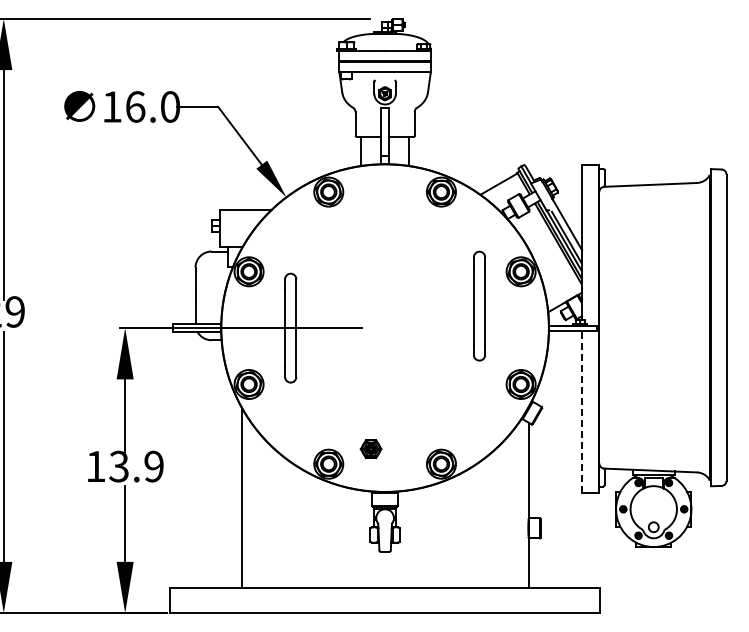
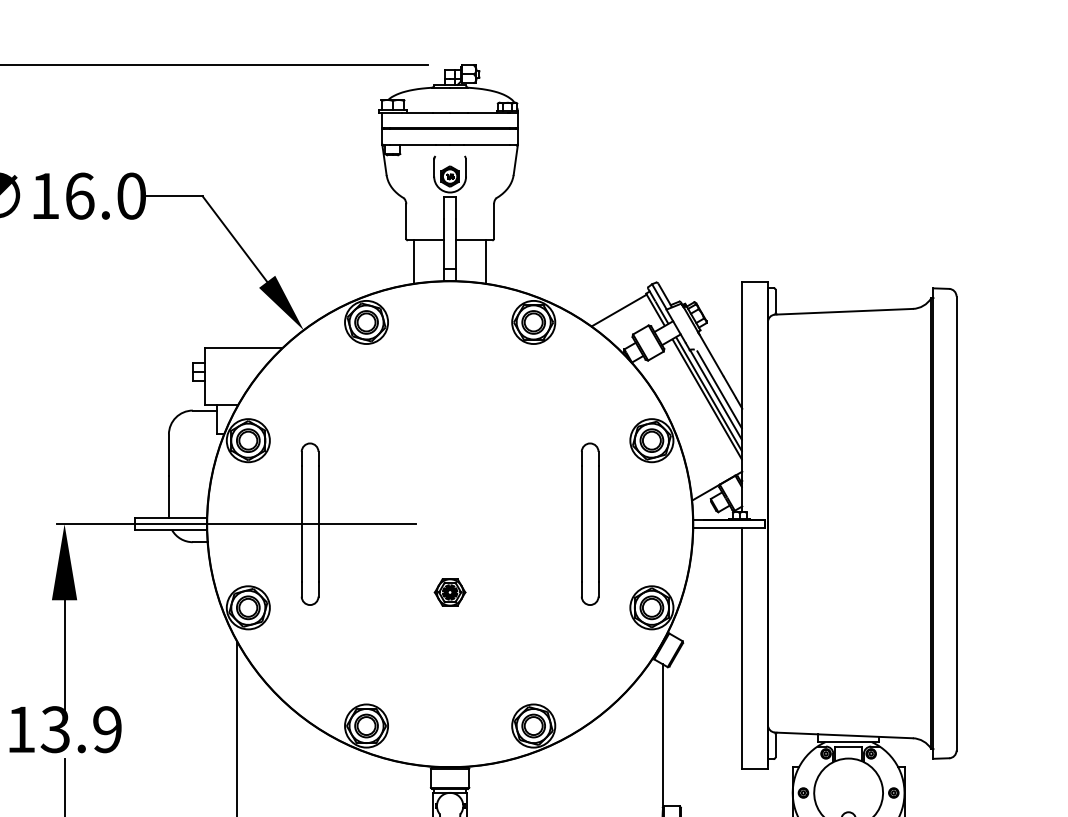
part: (479, 305) -> (590, 523), moved
line: (582, 411) -> (742, 647), dashed -> solid
part: (370, 449) -> (449, 592), moved

